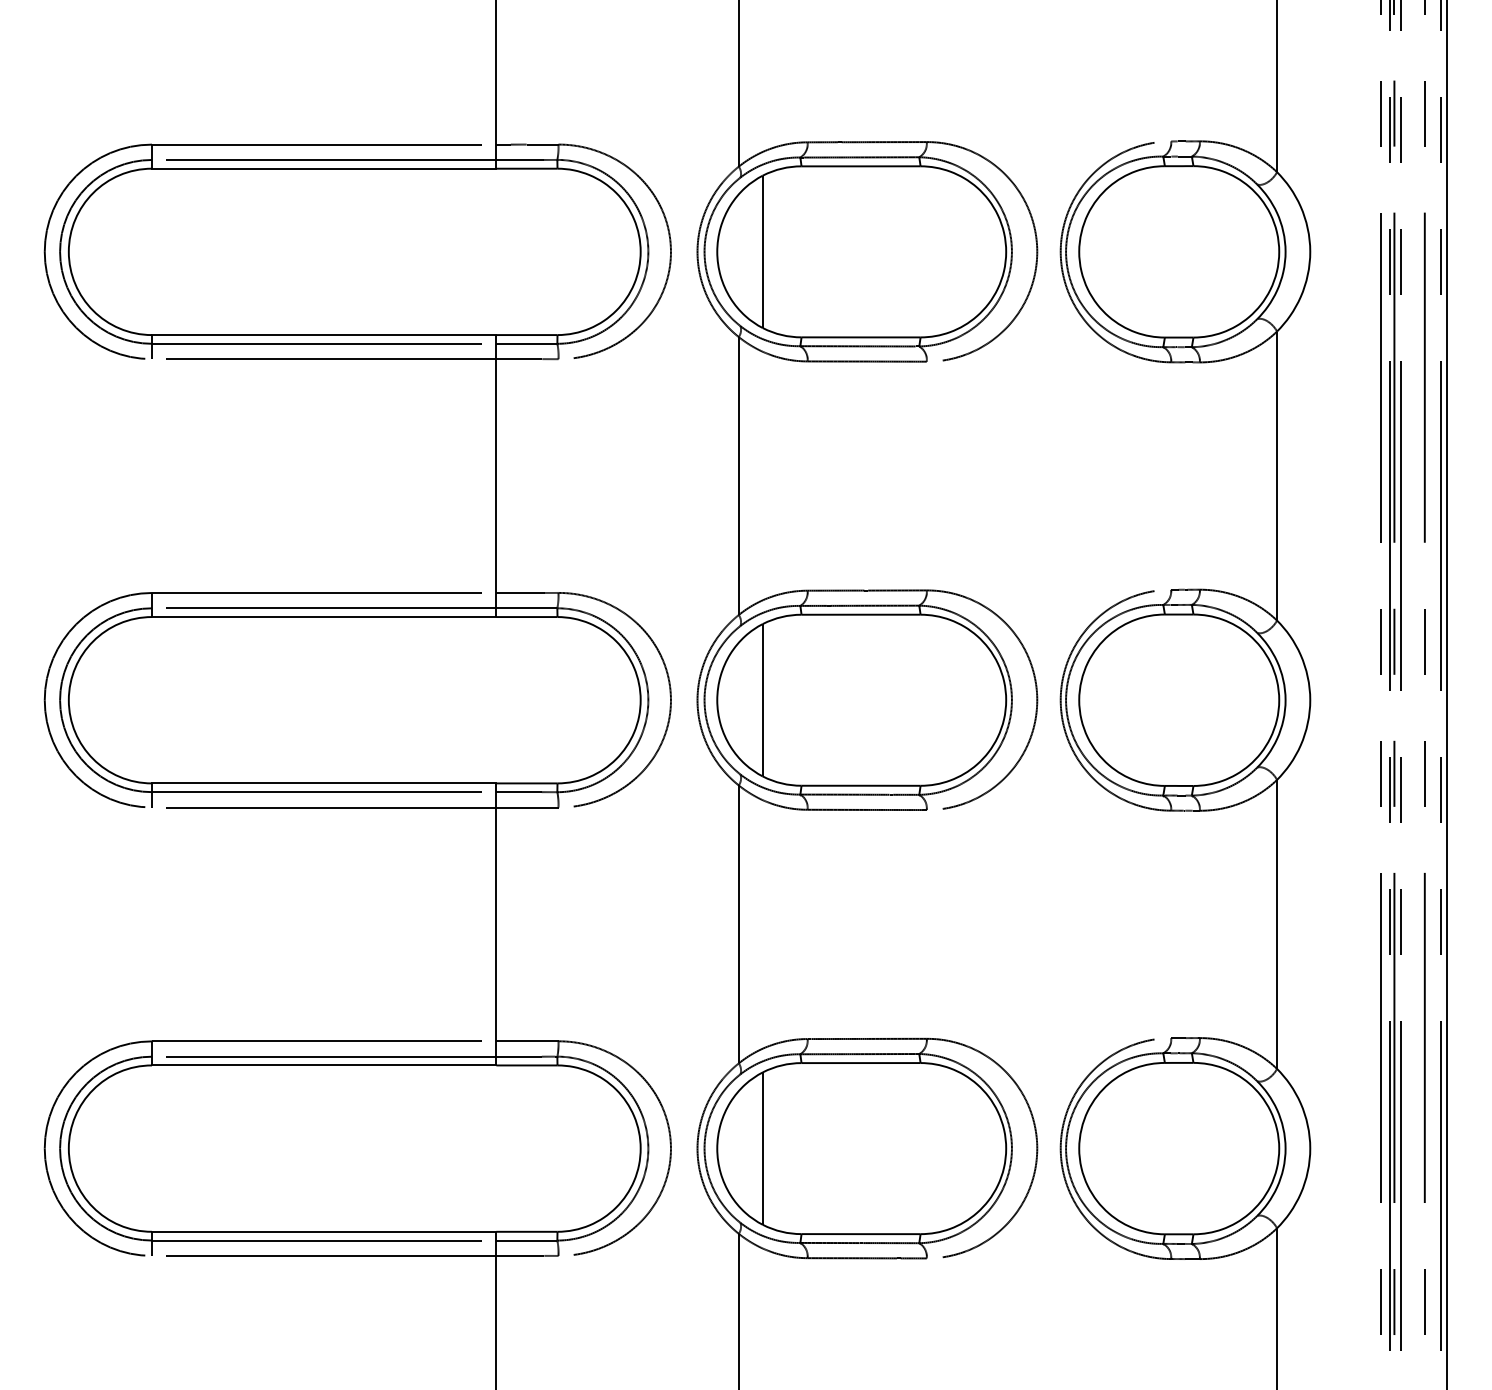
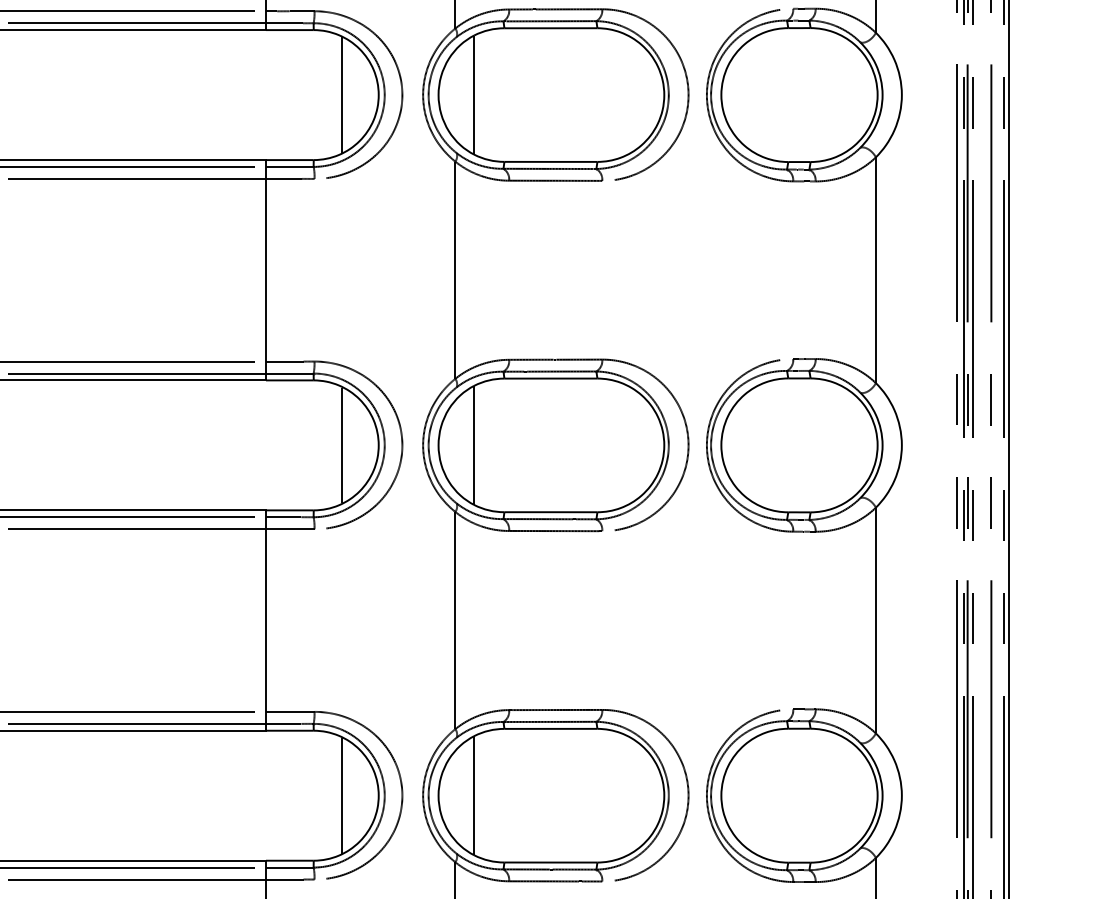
line: (593, 251) -> (341, 94), added
line: (593, 700) -> (341, 445), added
line: (593, 1148) -> (341, 795), added

